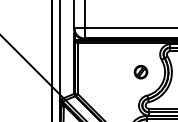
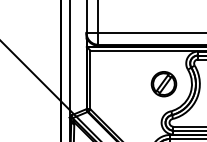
part: (140, 71) -> (163, 83), size x1.67

